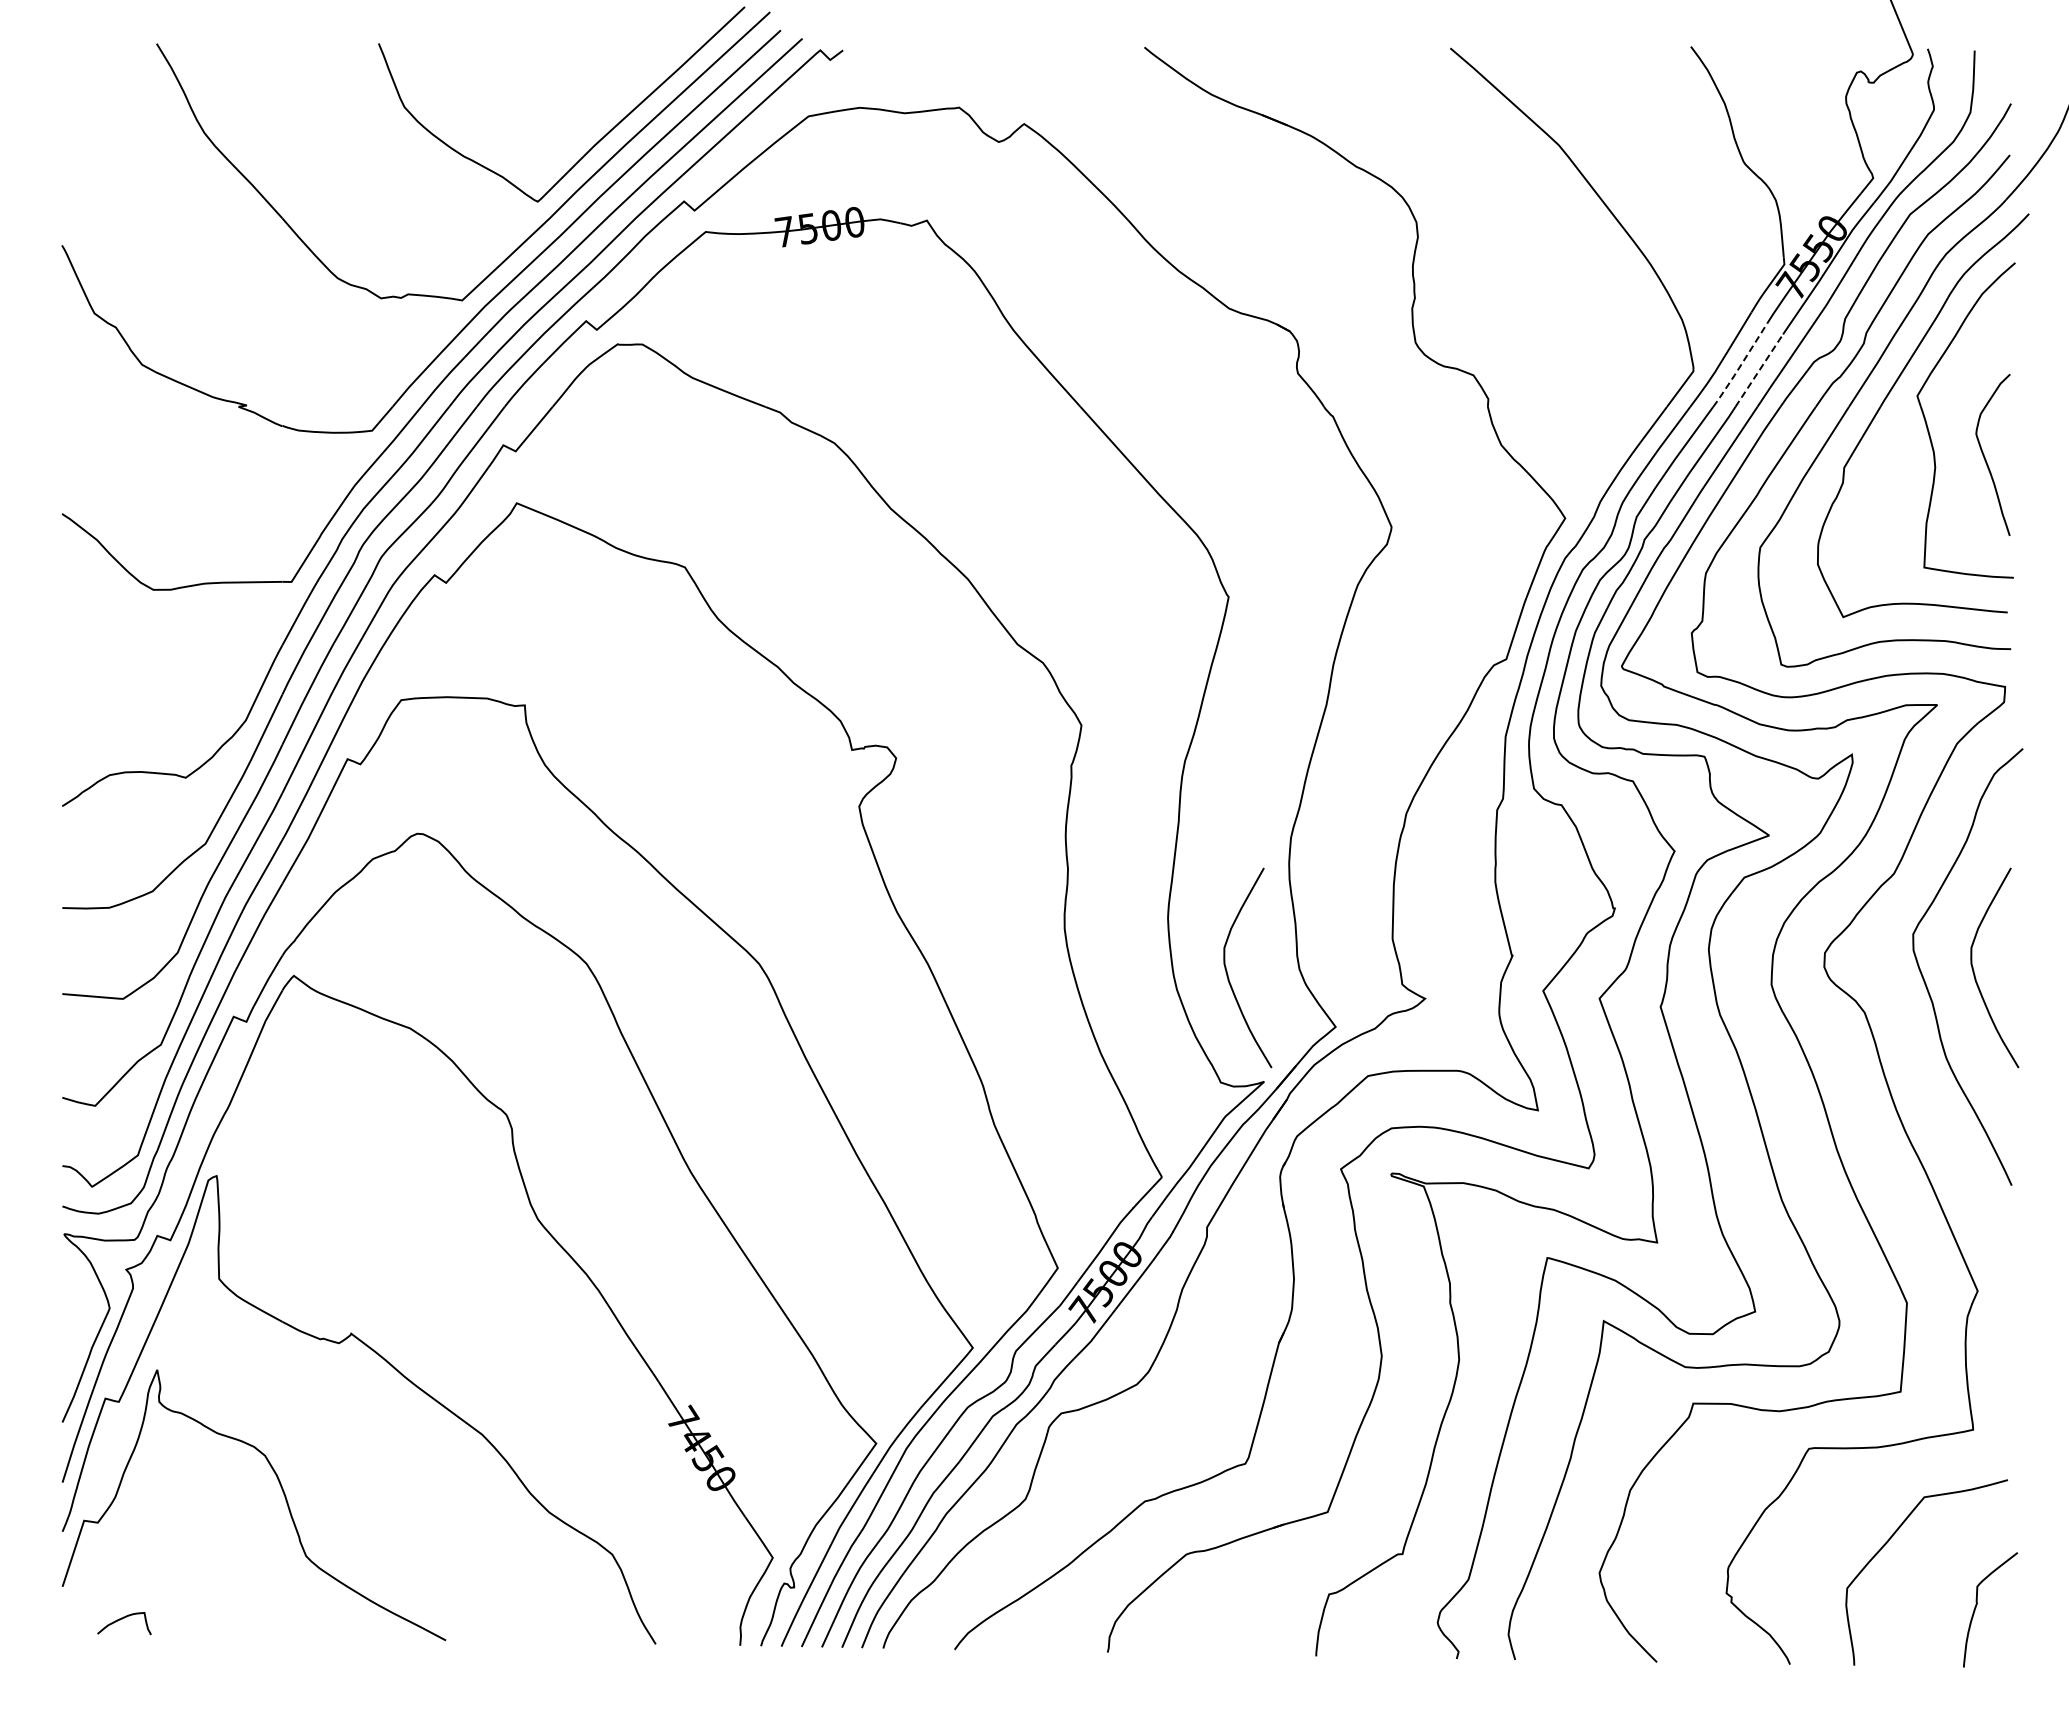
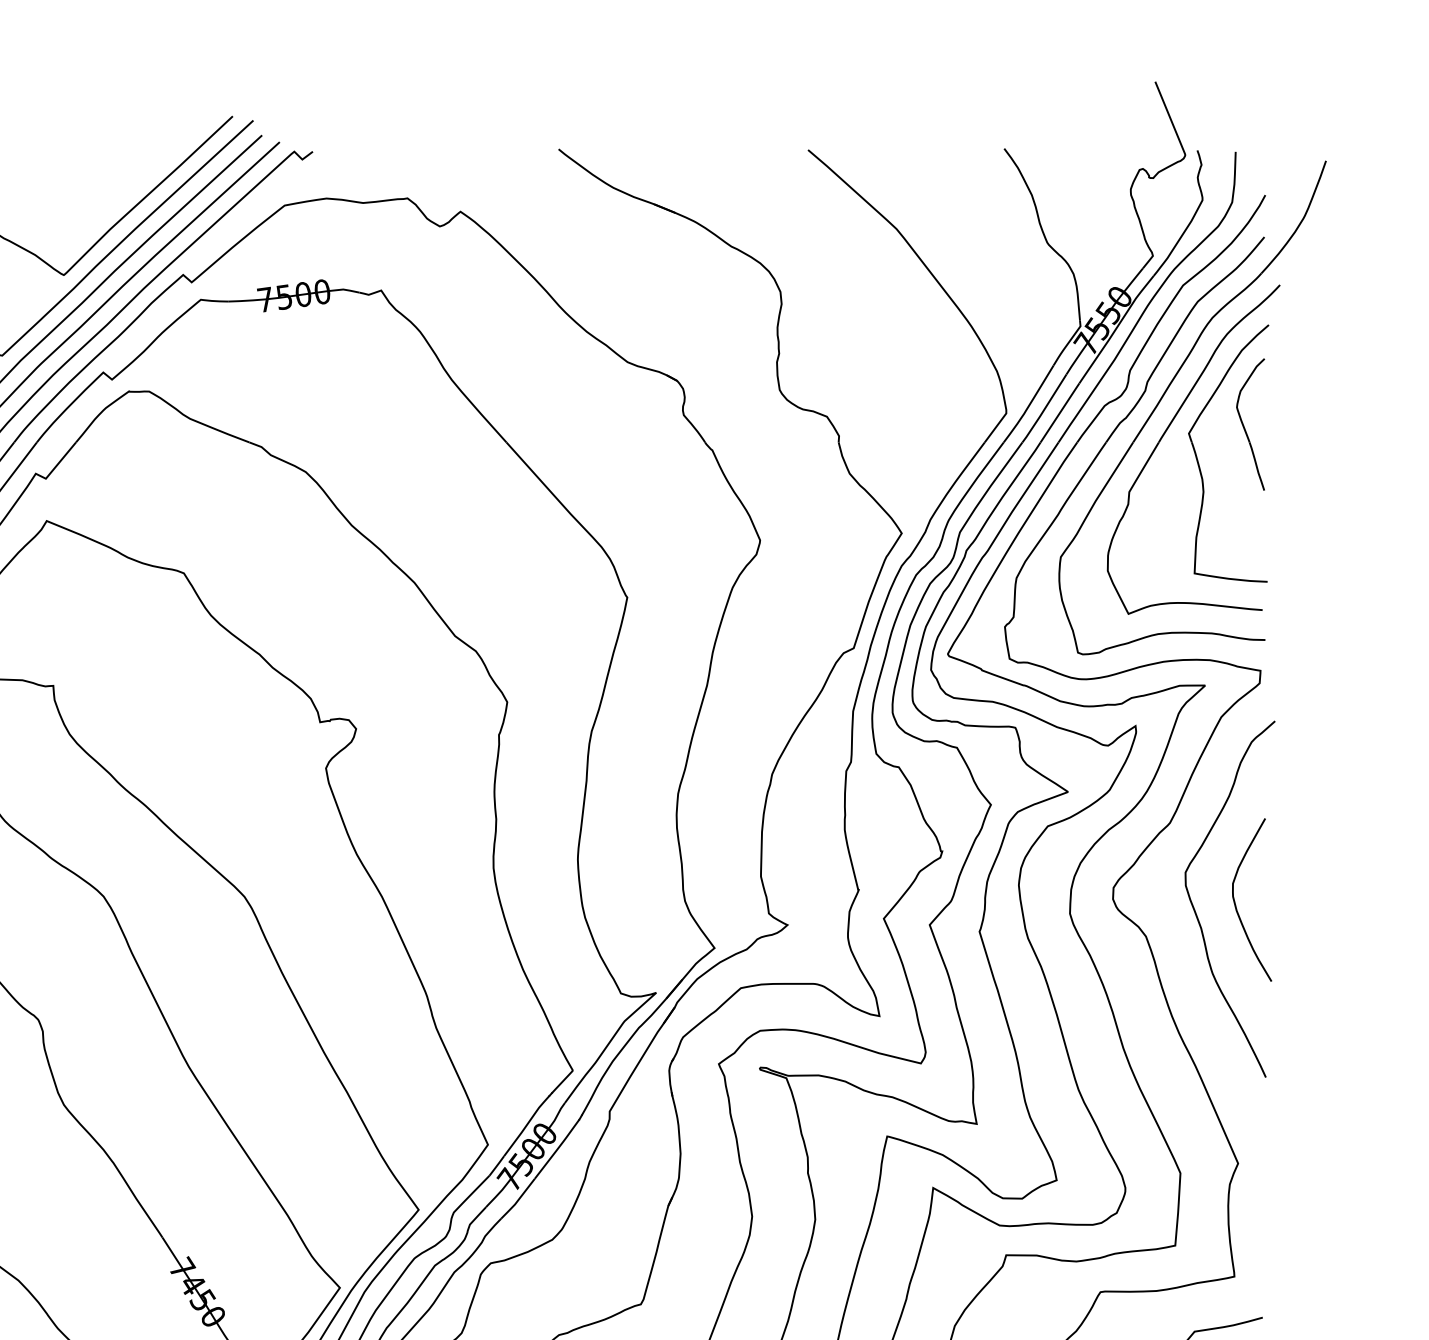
line: (1739, 366) -> (1043, 409), dashed -> solid
line: (1759, 370) -> (1060, 412), dashed -> solid
part: (1985, 457) -> (1244, 426), moved
curve: (1227, 970) -> (626, 902), removed

